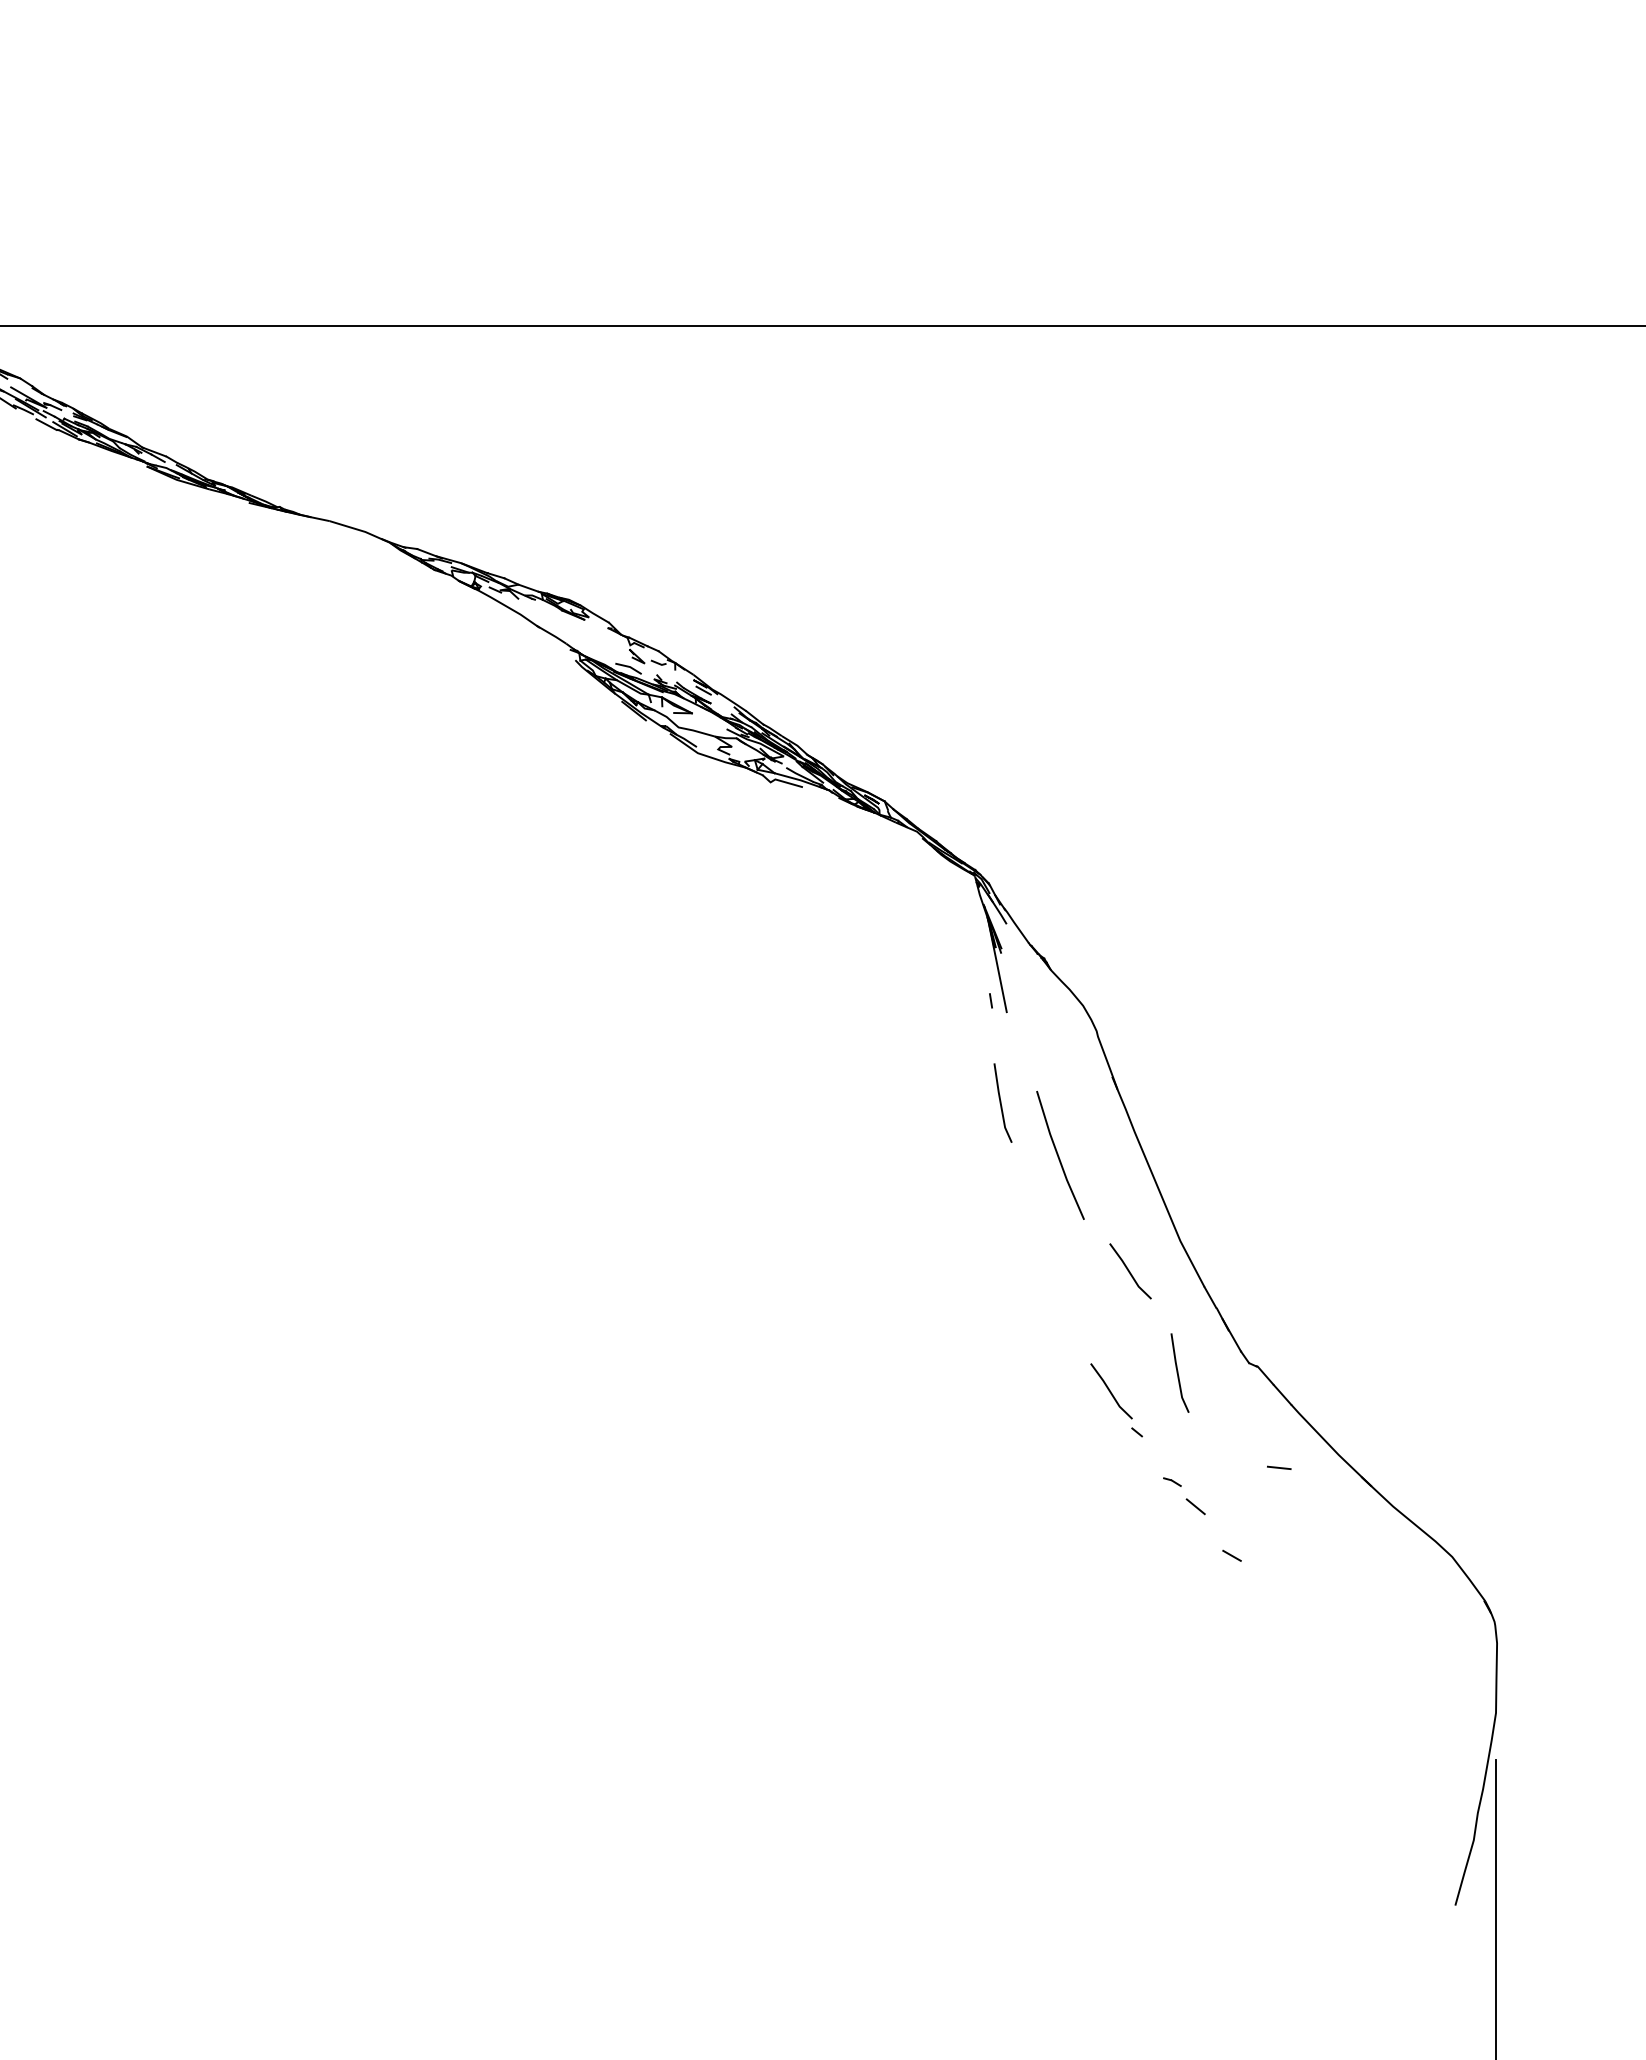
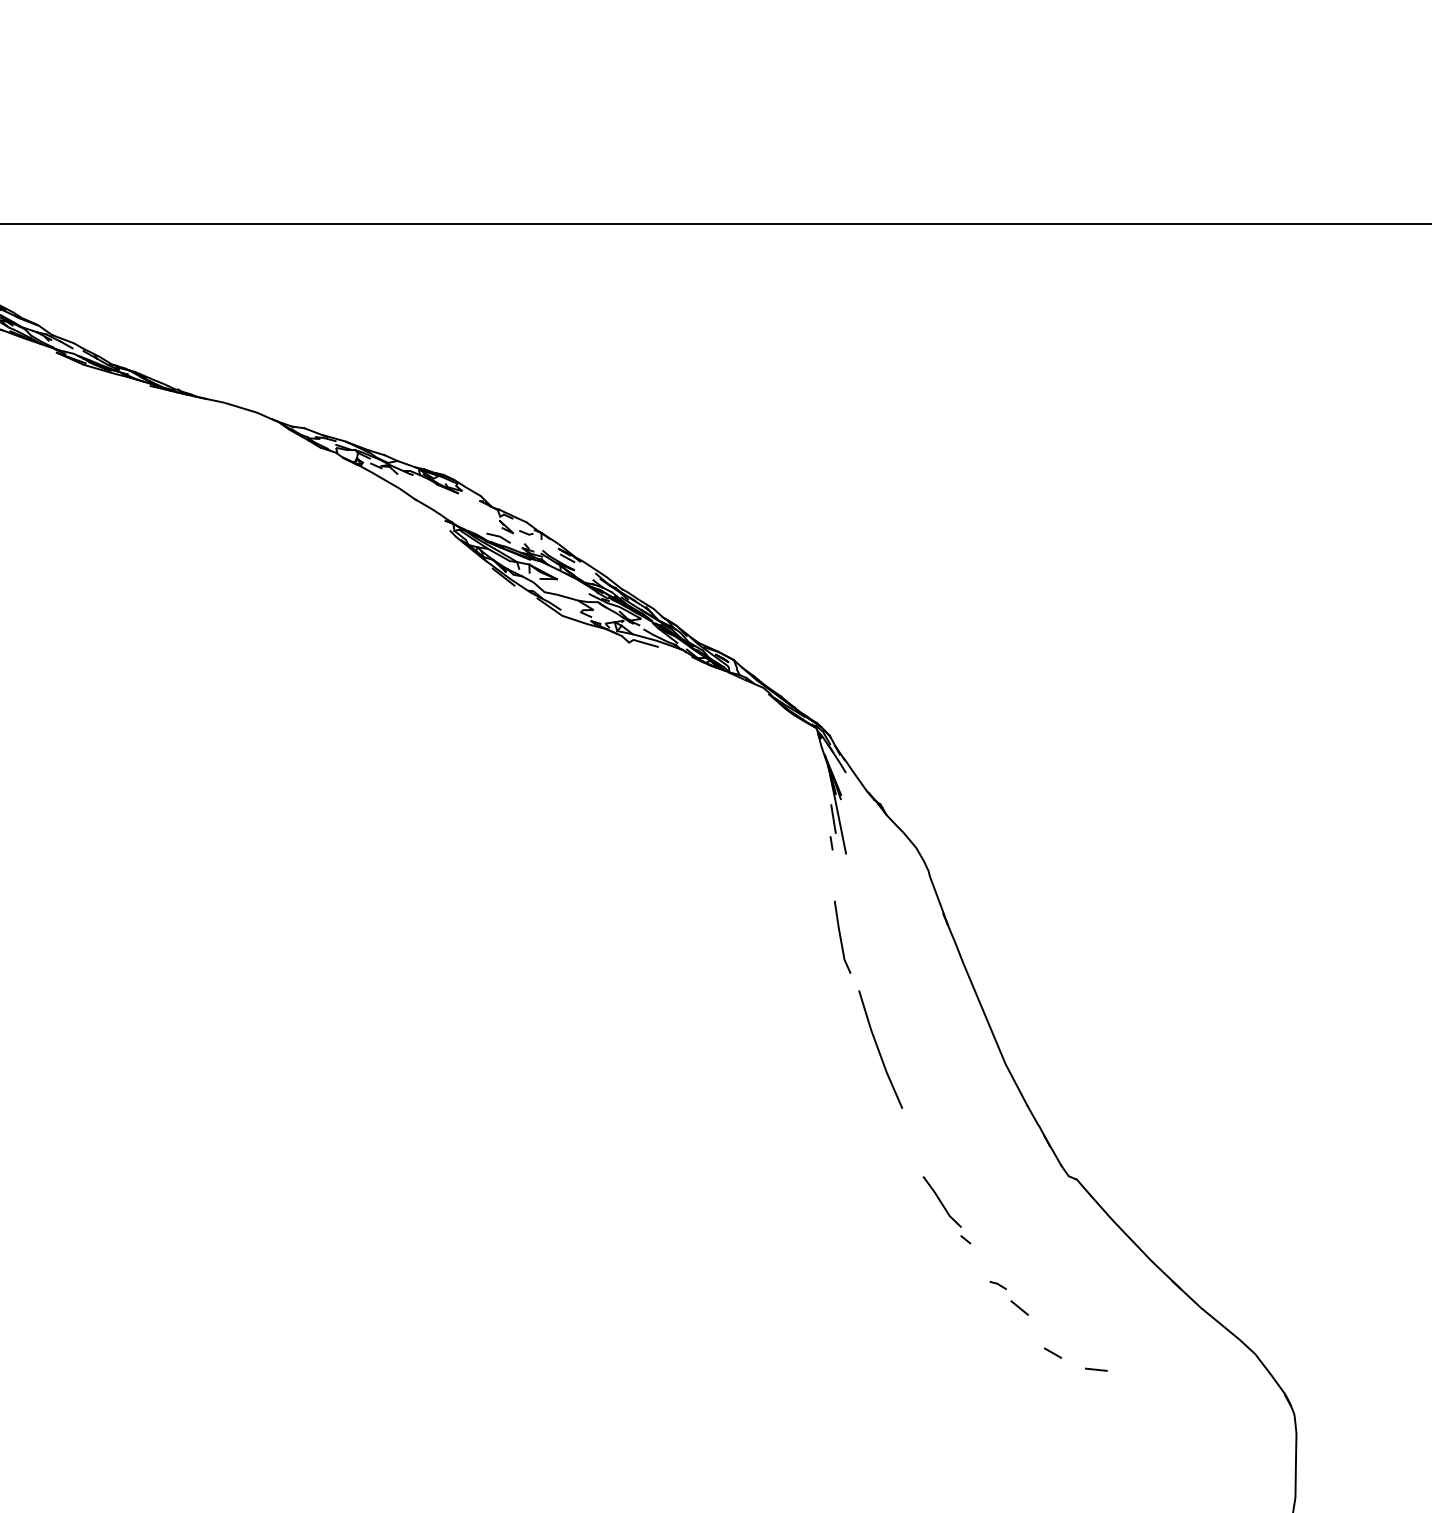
line: (992, 974) -> (832, 819), added
line: (1059, 1156) -> (879, 1050), moved
line: (1130, 1271) -> (959, 1091), removed
line: (1178, 1372) -> (1003, 1184), removed
line: (1279, 1467) -> (1096, 1369), moved

